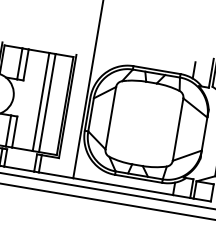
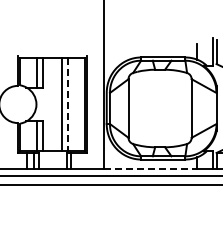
line: (47, 103) -> (68, 104), solid -> dashed
line: (123, 187) -> (150, 169), solid -> dashed

